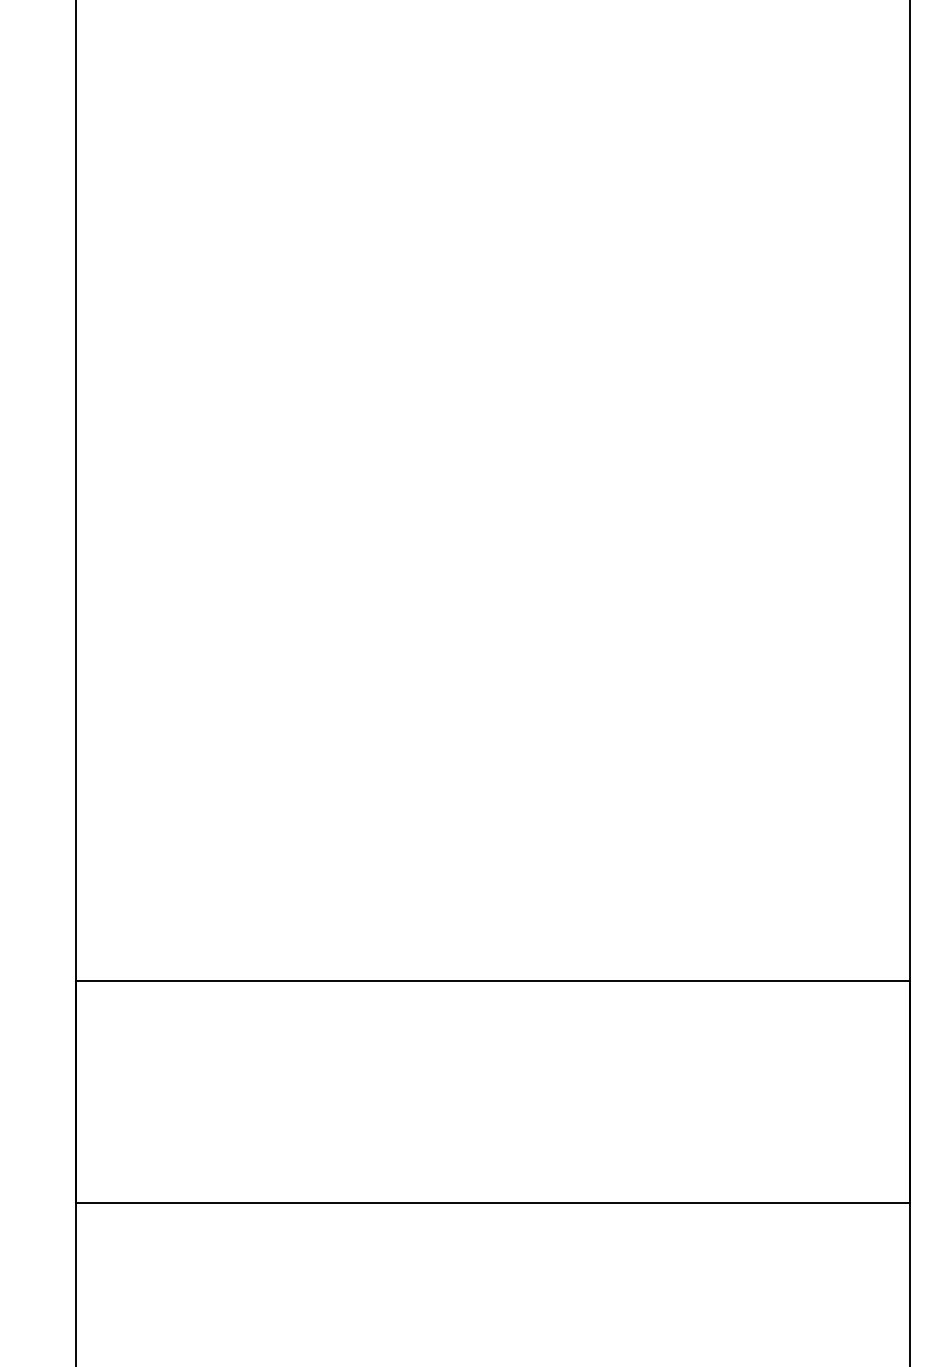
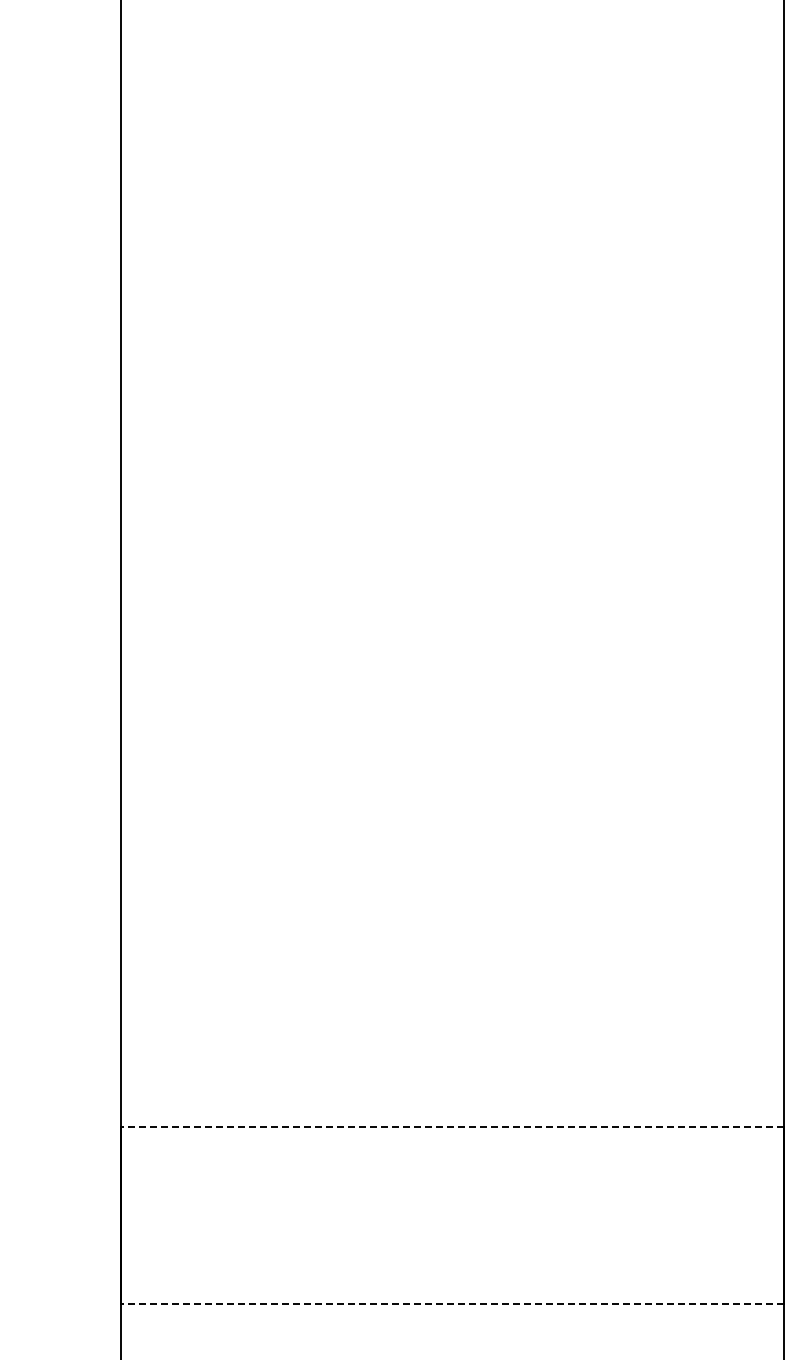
line: (492, 981) -> (452, 1127), solid -> dashed
line: (492, 1202) -> (452, 1303), solid -> dashed

